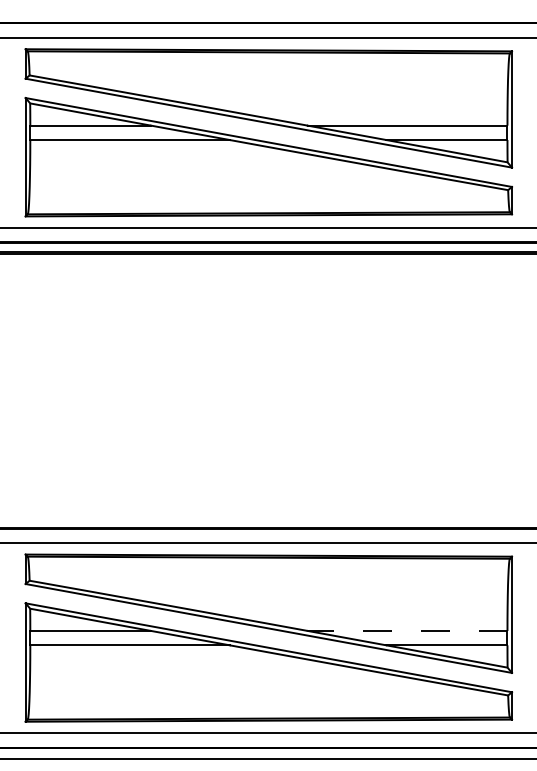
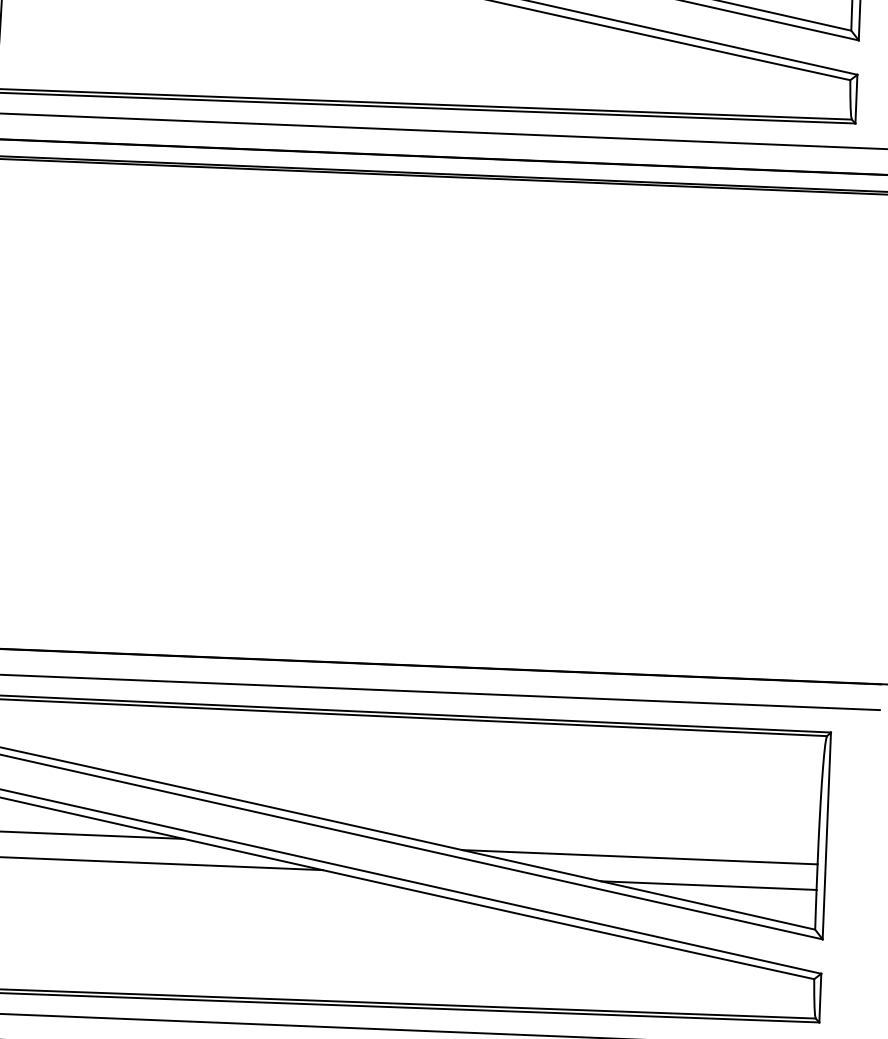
line: (407, 630) -> (639, 856), dashed -> solid

